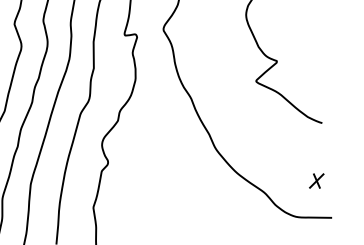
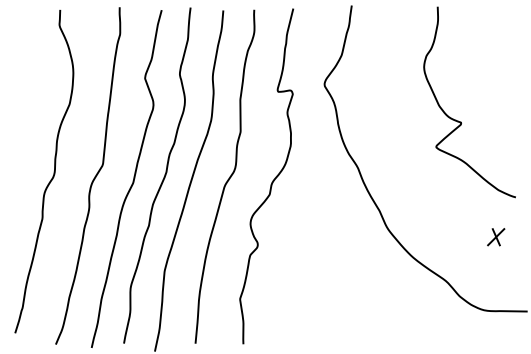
part: (317, 181) -> (496, 237), moved

